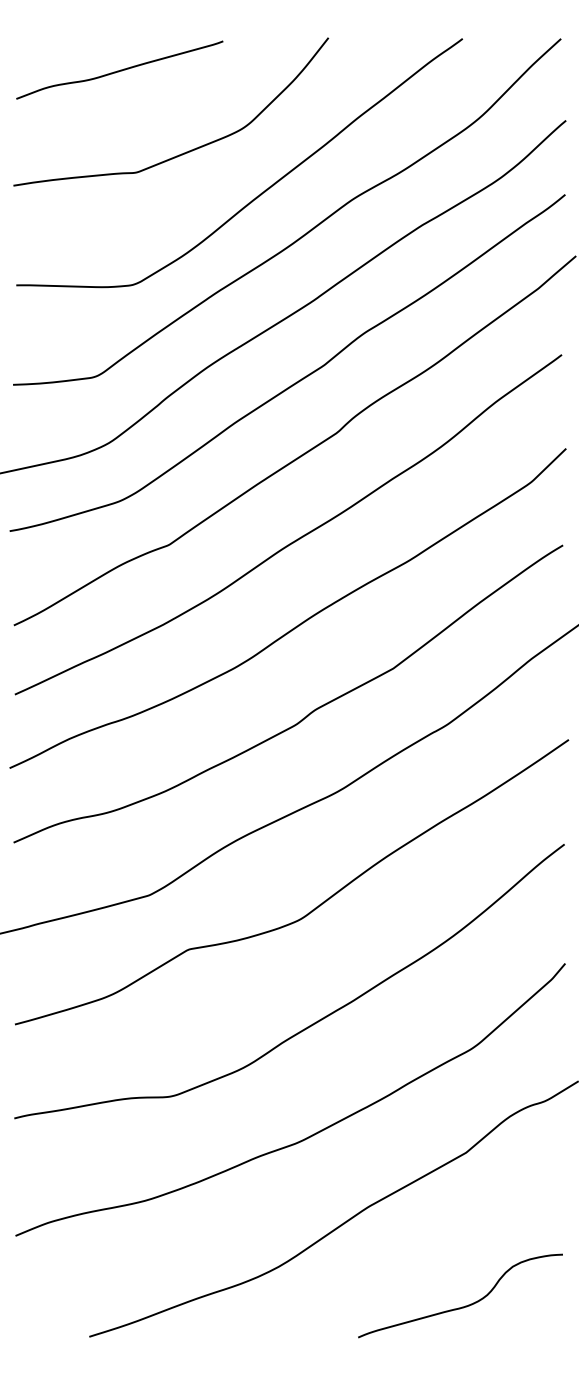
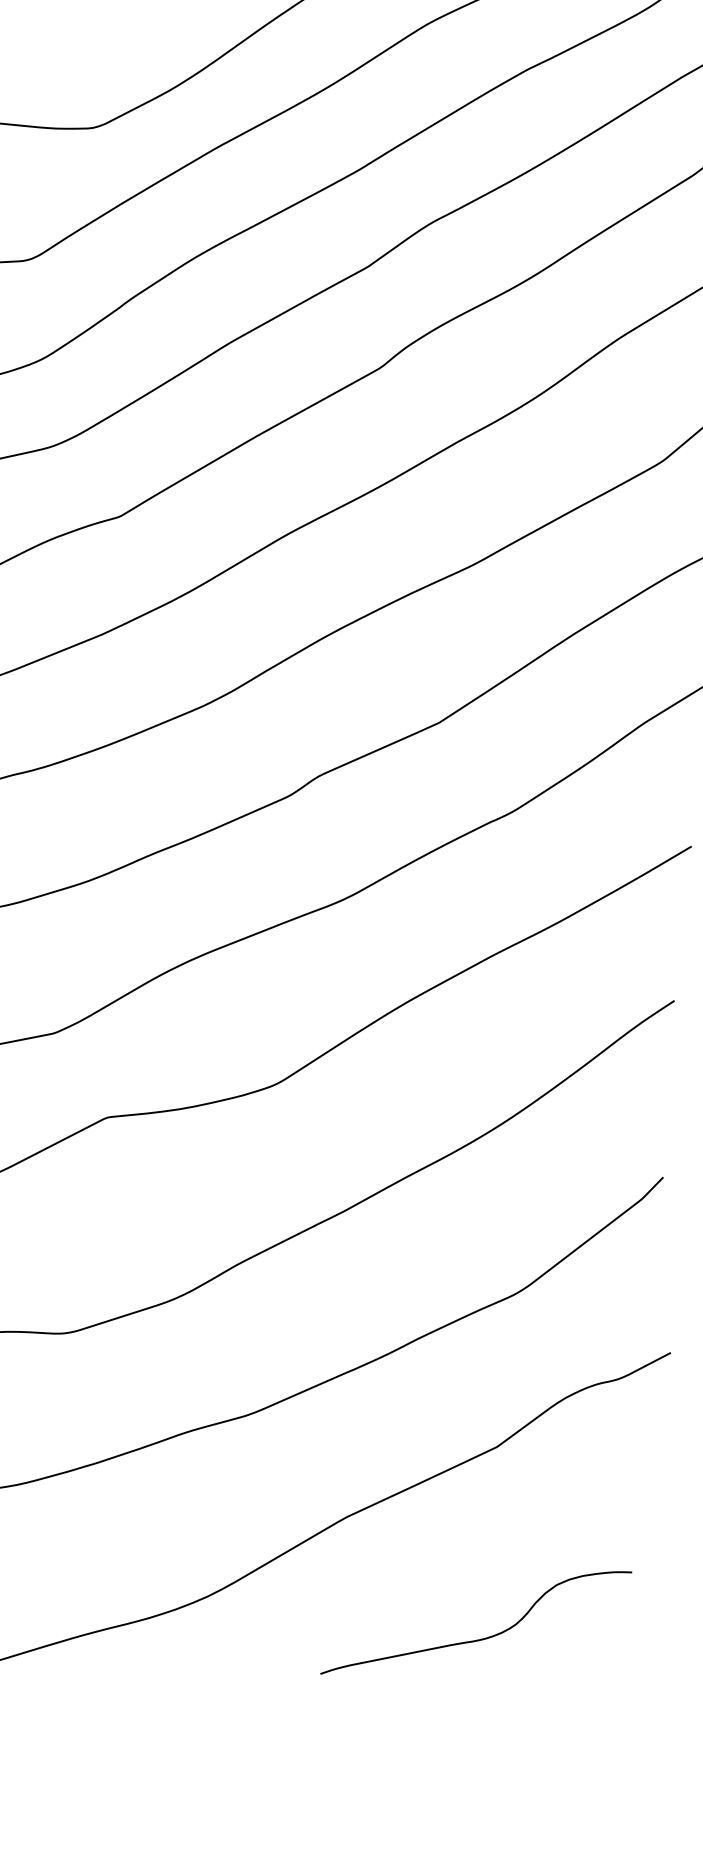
curve: (465, 1305) -> (482, 1637), moved

